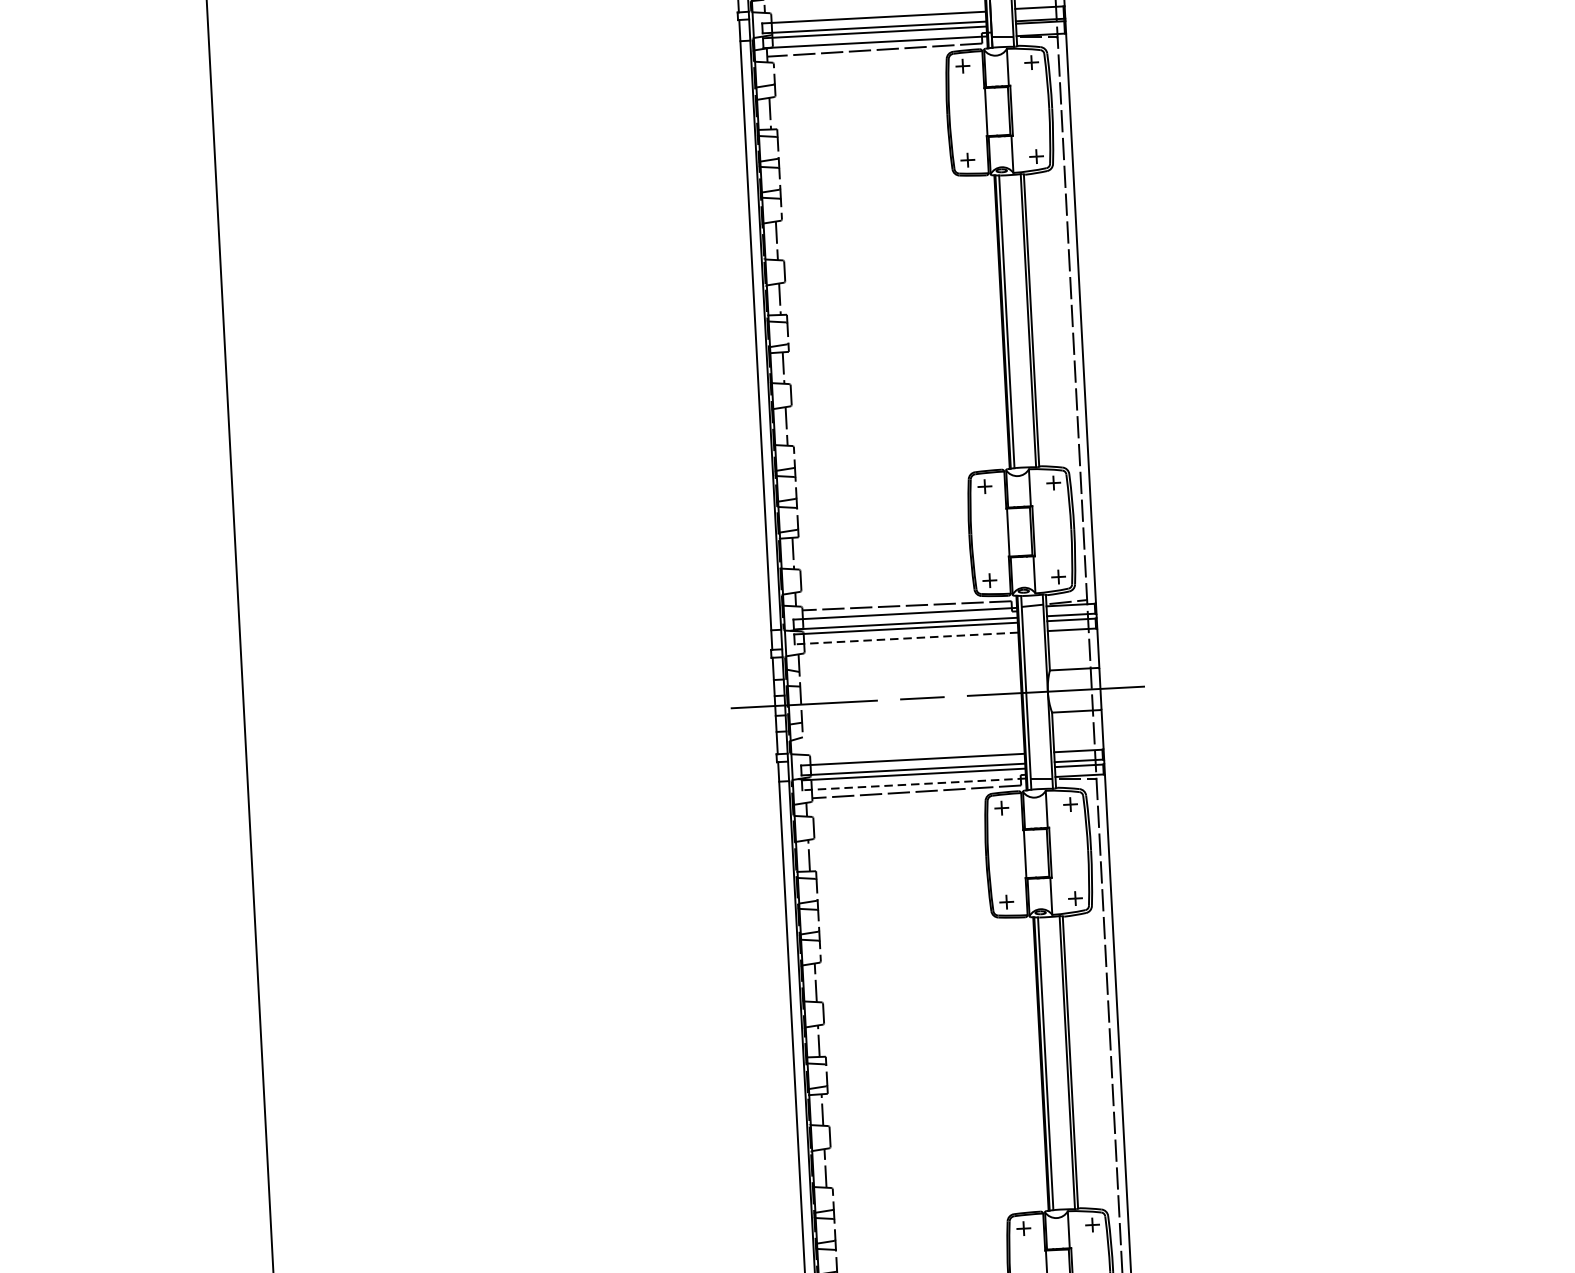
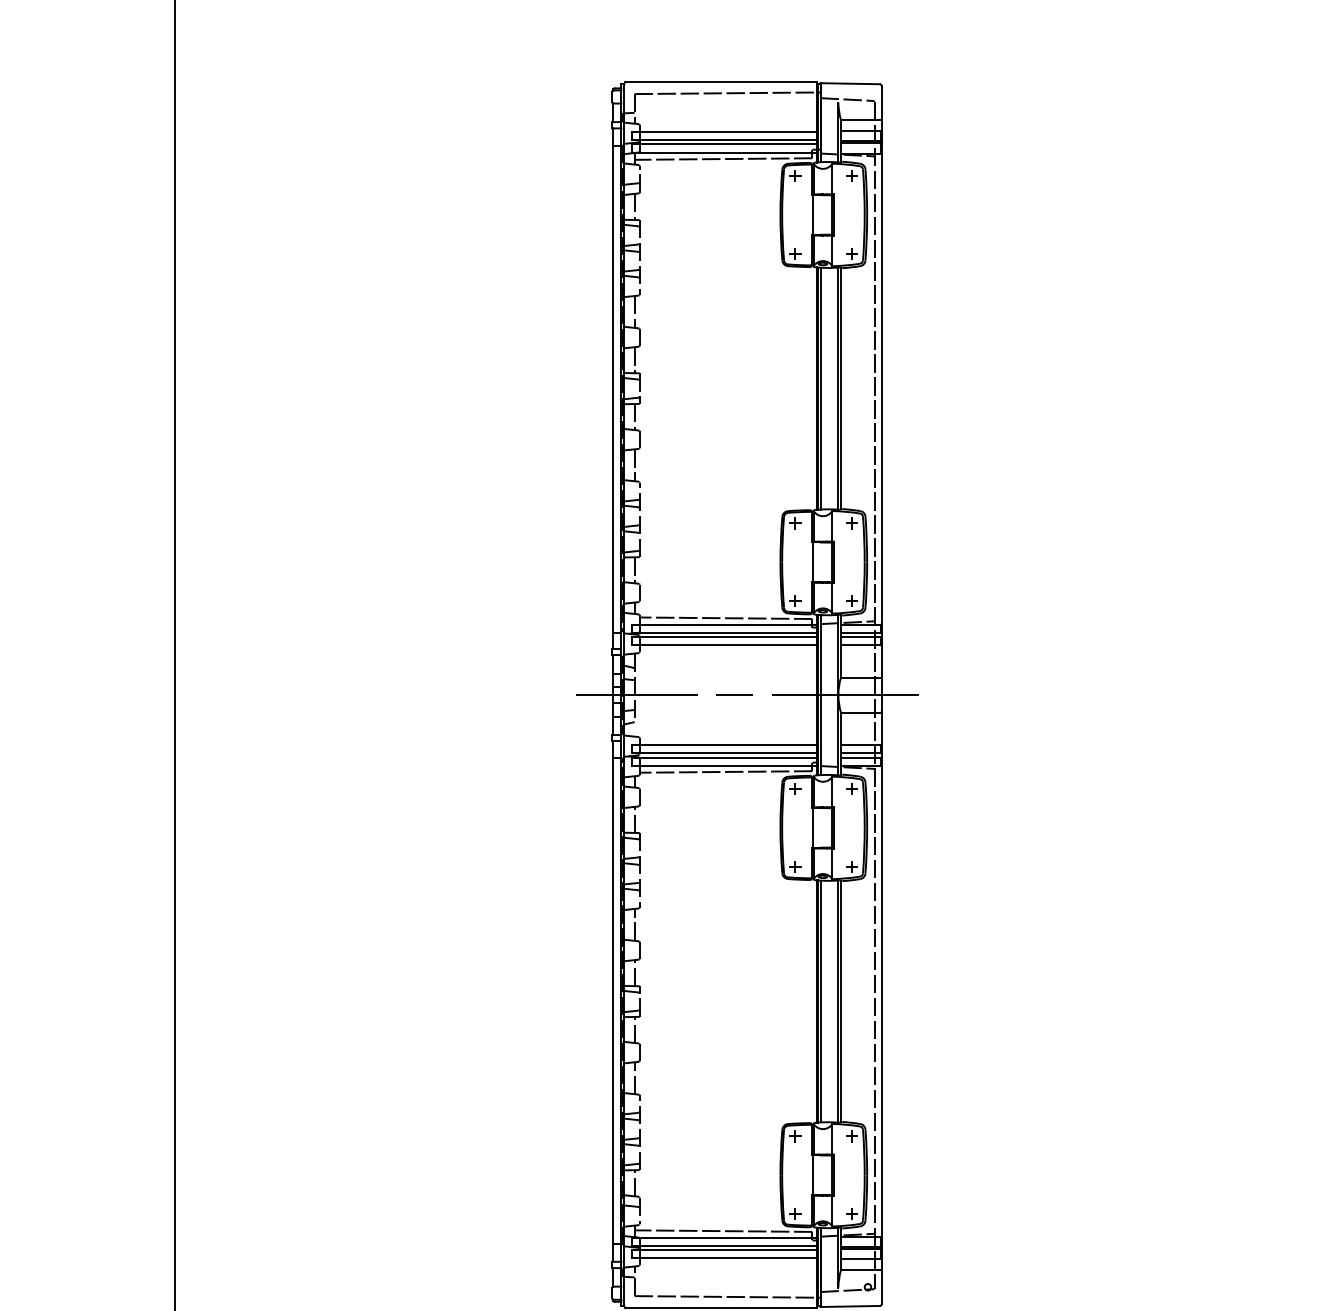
line: (905, 638) -> (723, 645), dashed -> solid
line: (913, 784) -> (723, 765), dashed -> solid

